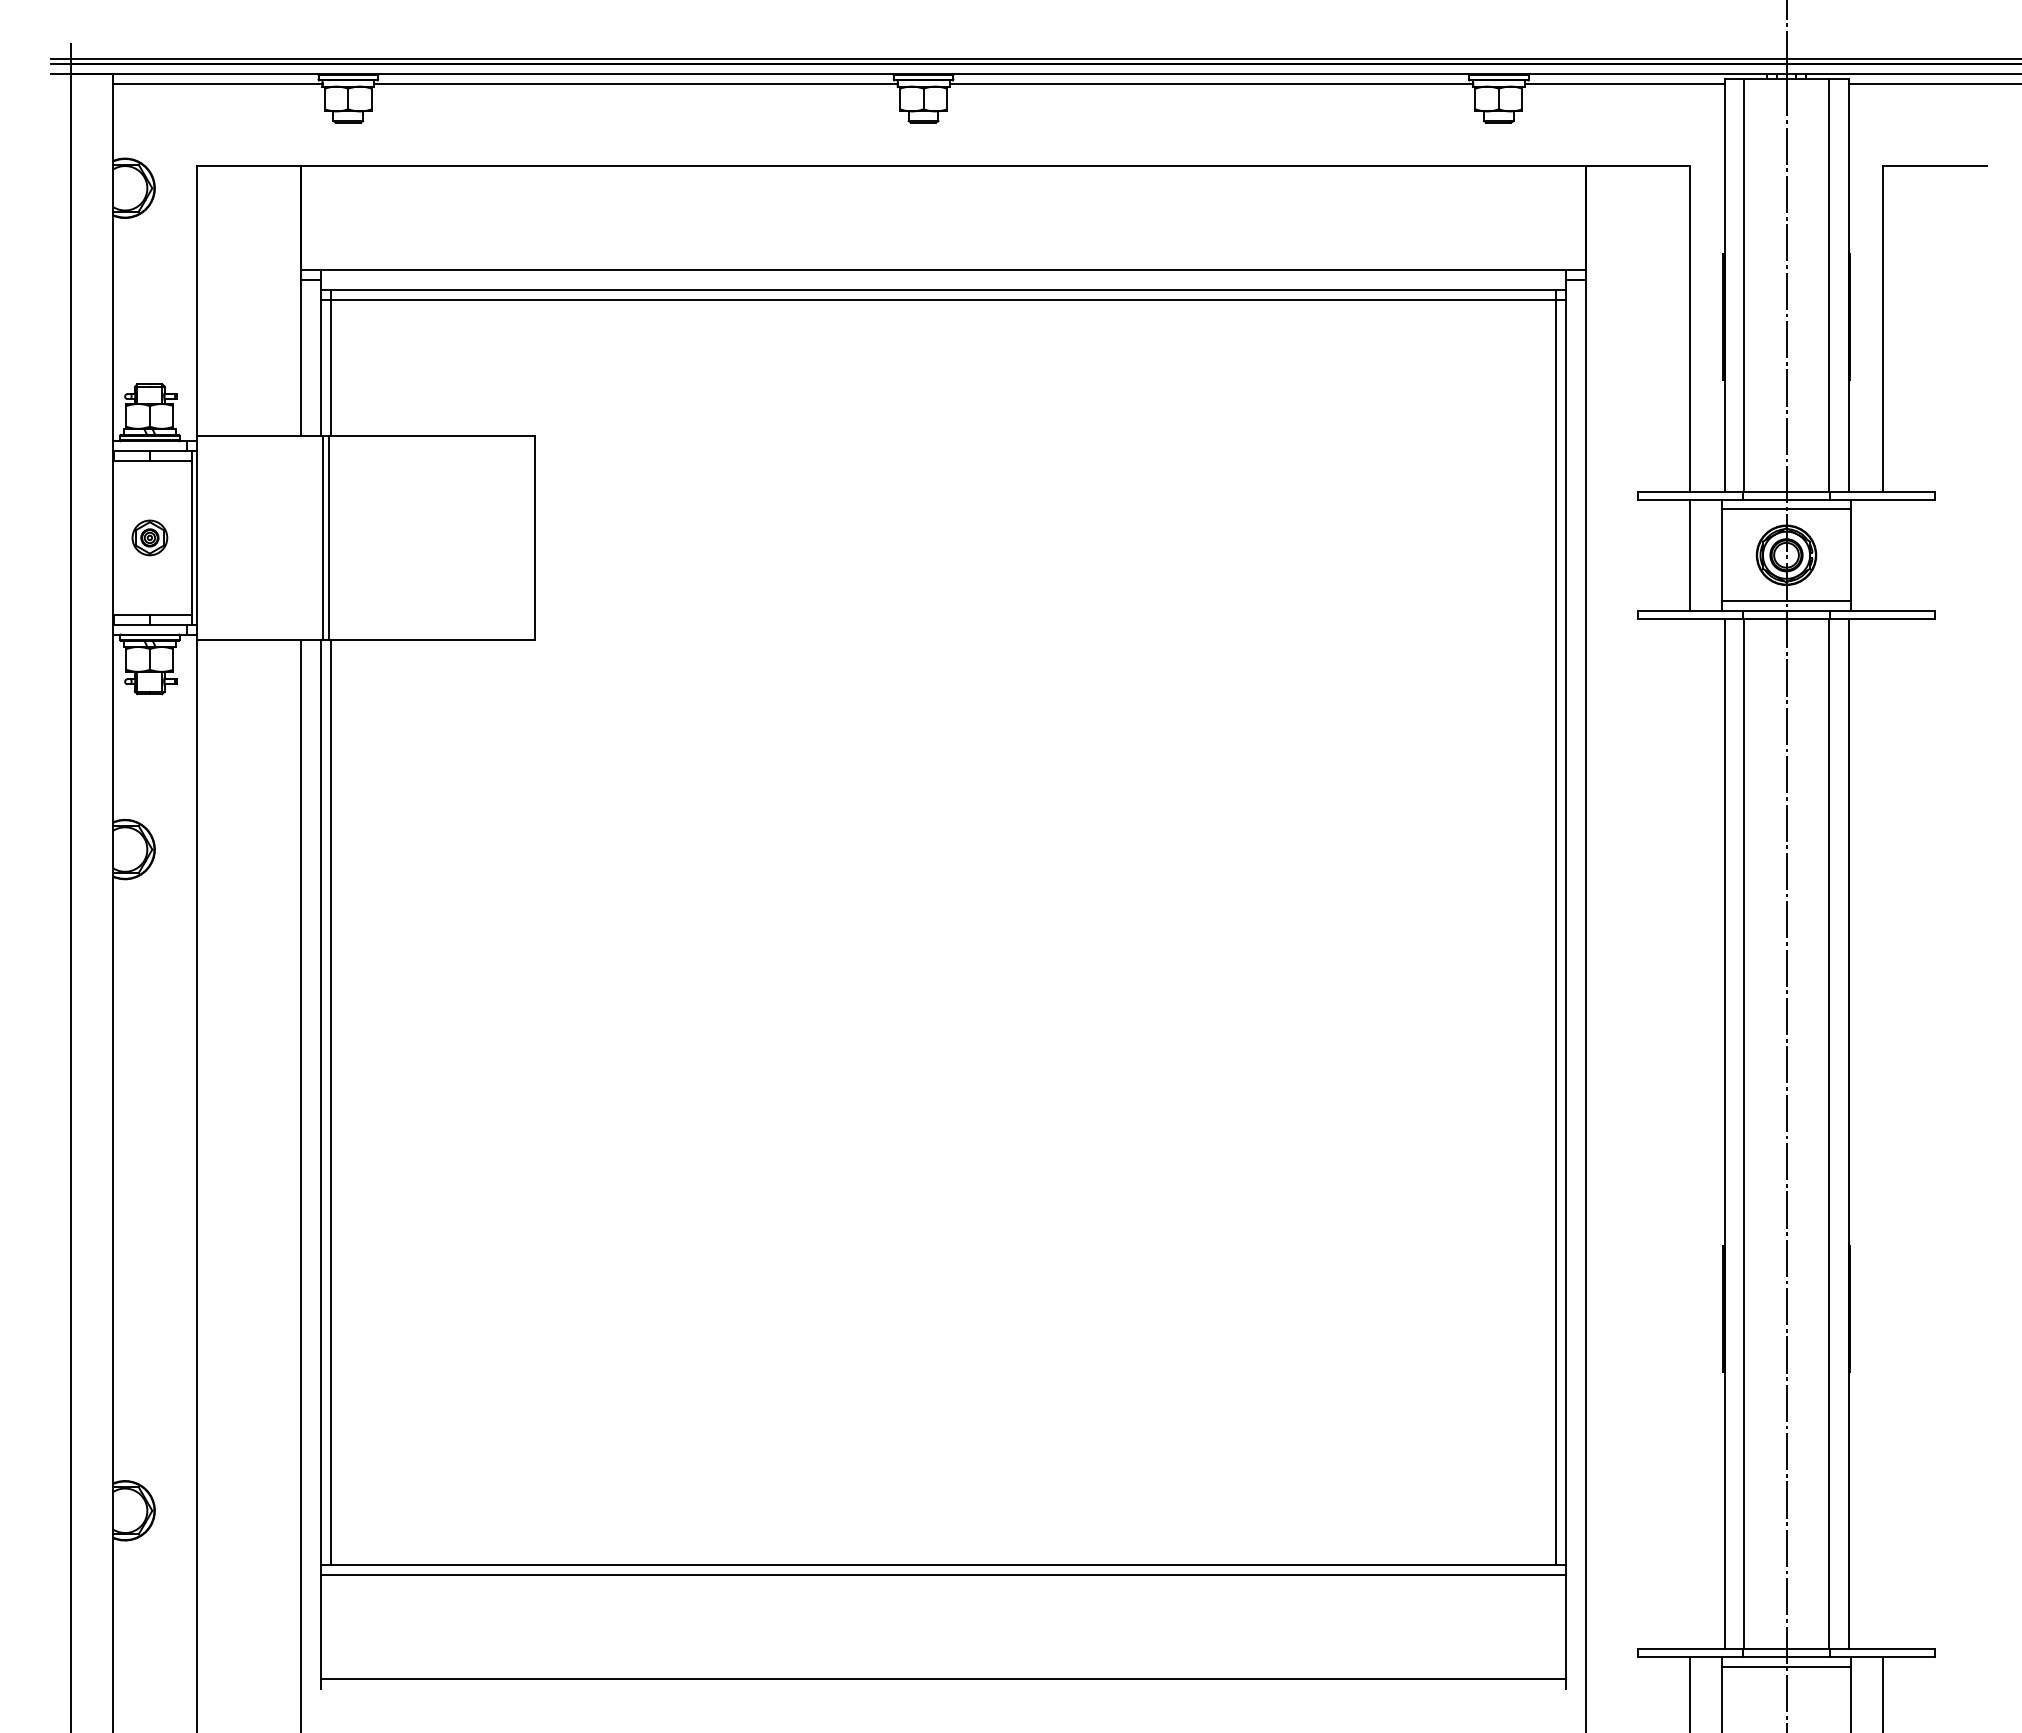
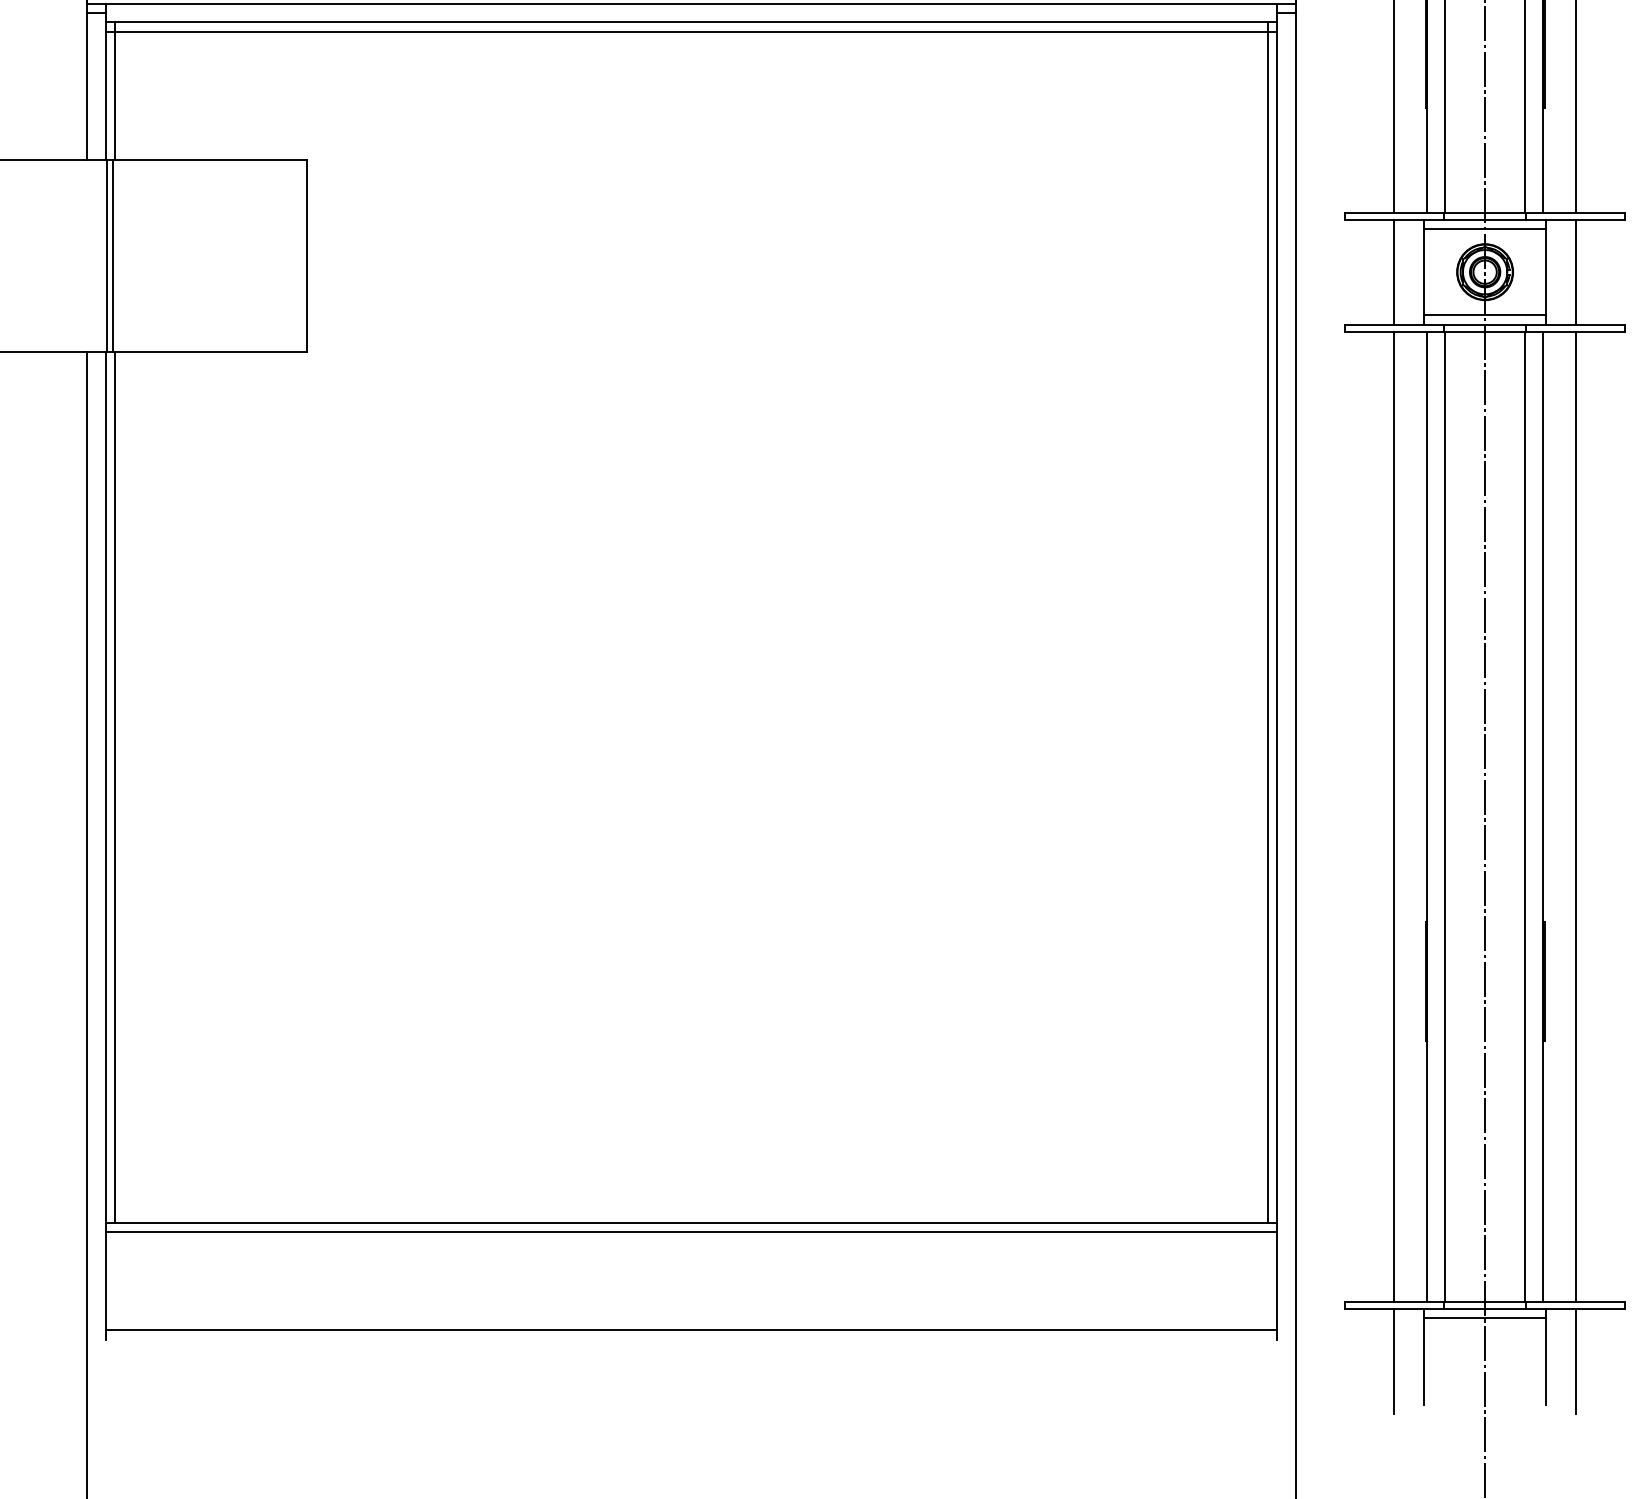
line: (1883, 555) -> (1576, 272), added
line: (1689, 1133) -> (1393, 816), added
line: (1883, 1133) -> (1576, 816), added

